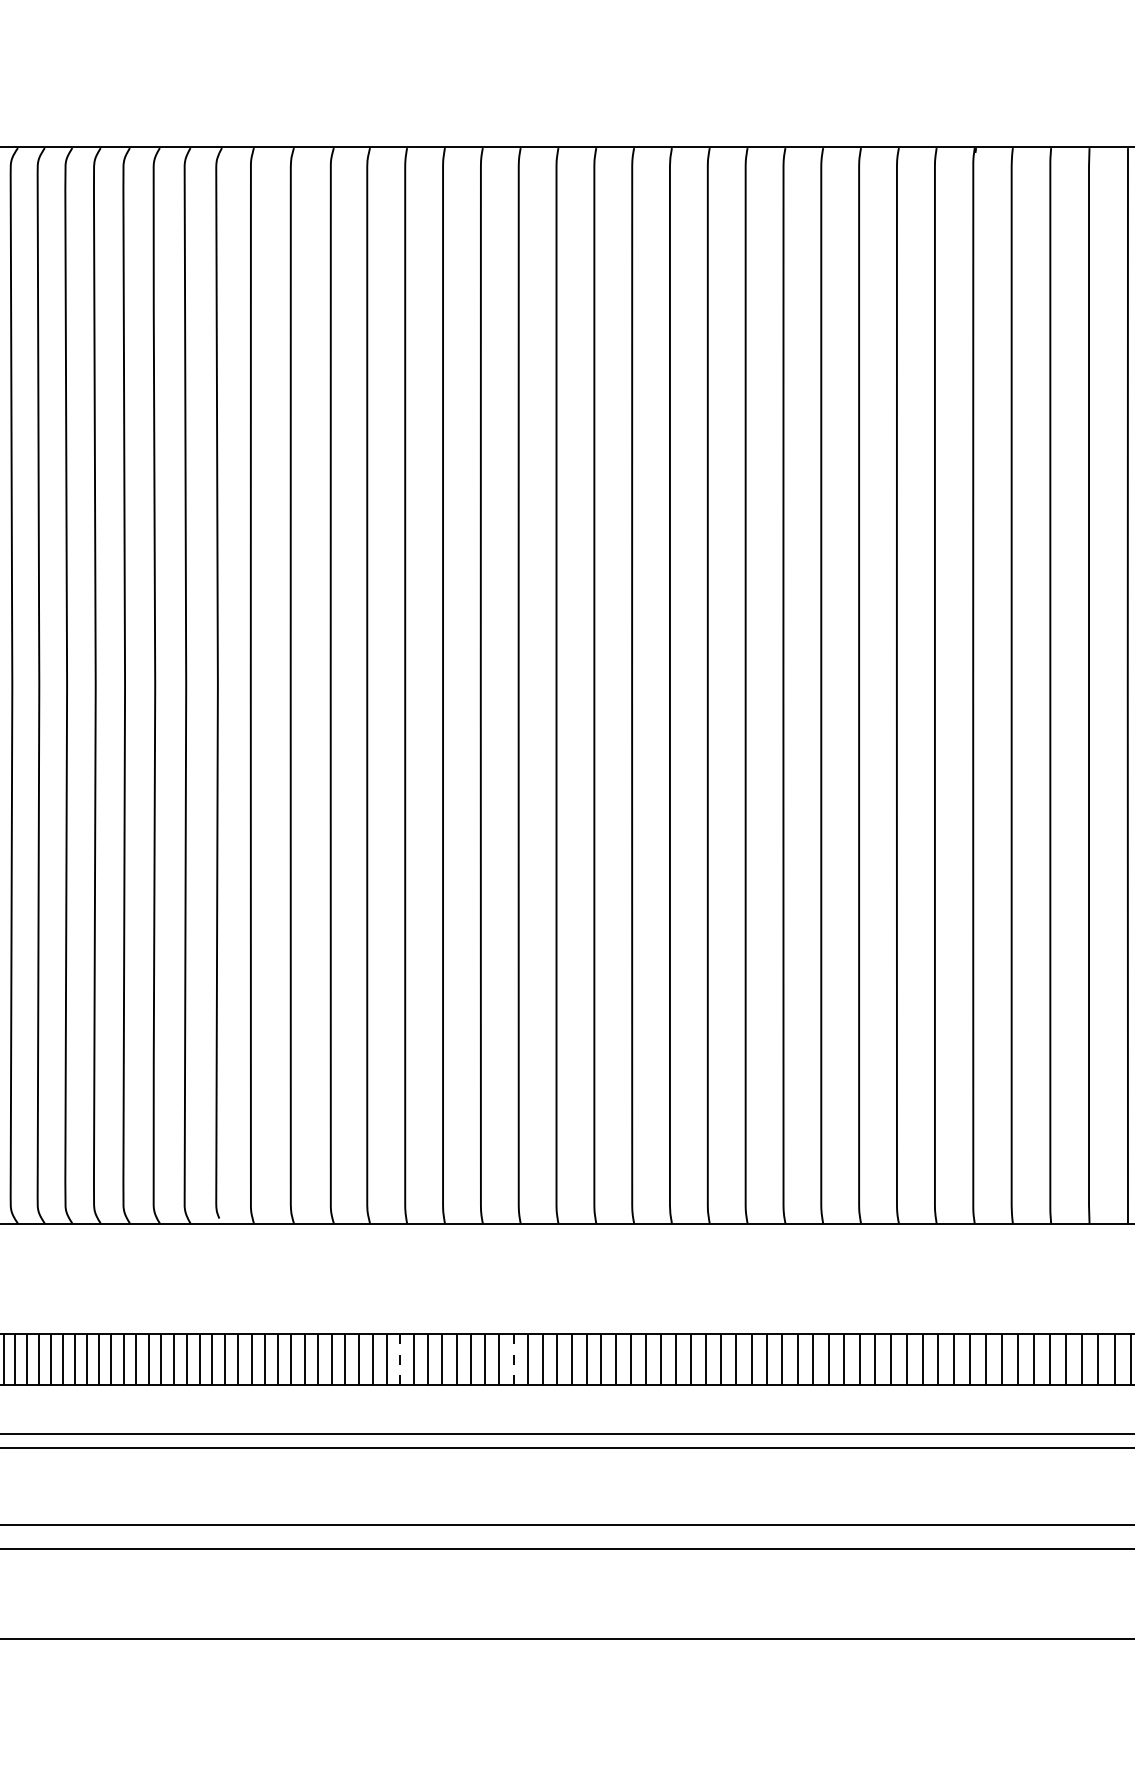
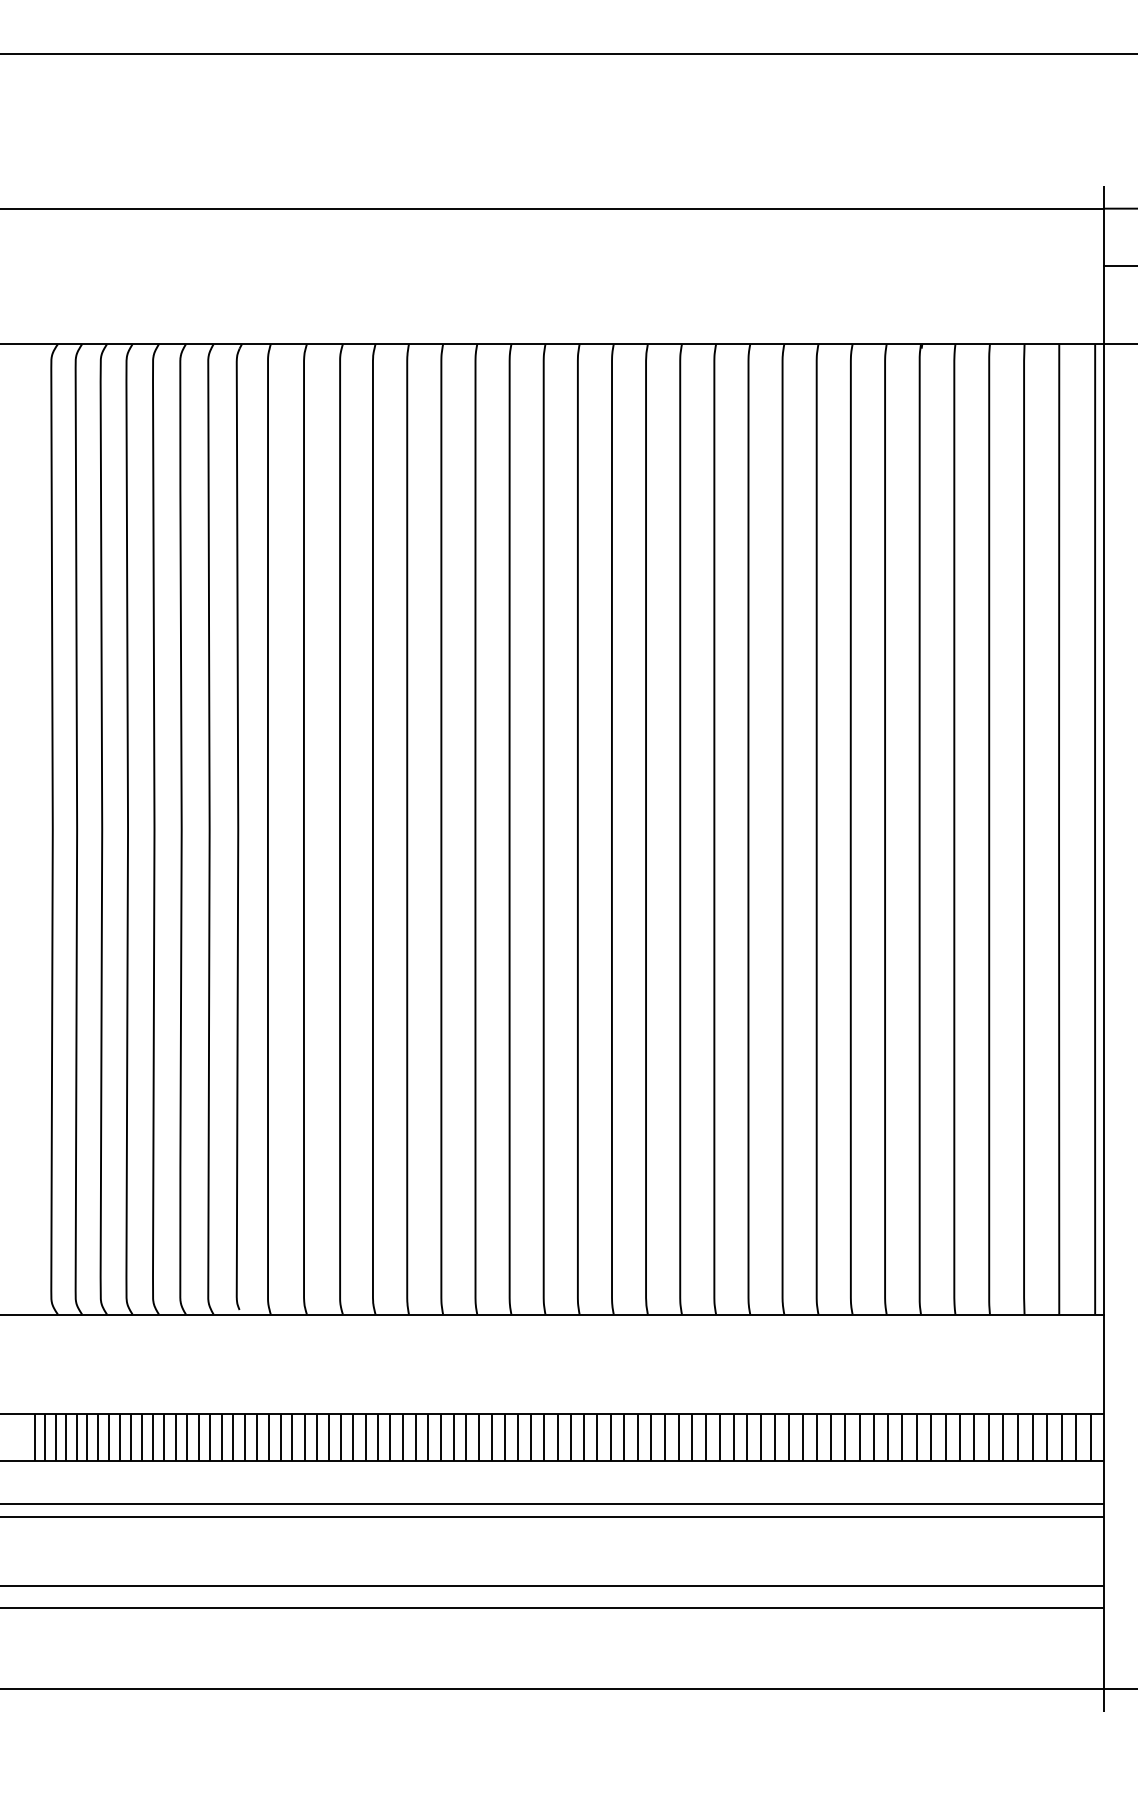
line: (399, 1358) -> (402, 1436), dashed -> solid
line: (514, 1358) -> (505, 1436), dashed -> solid

